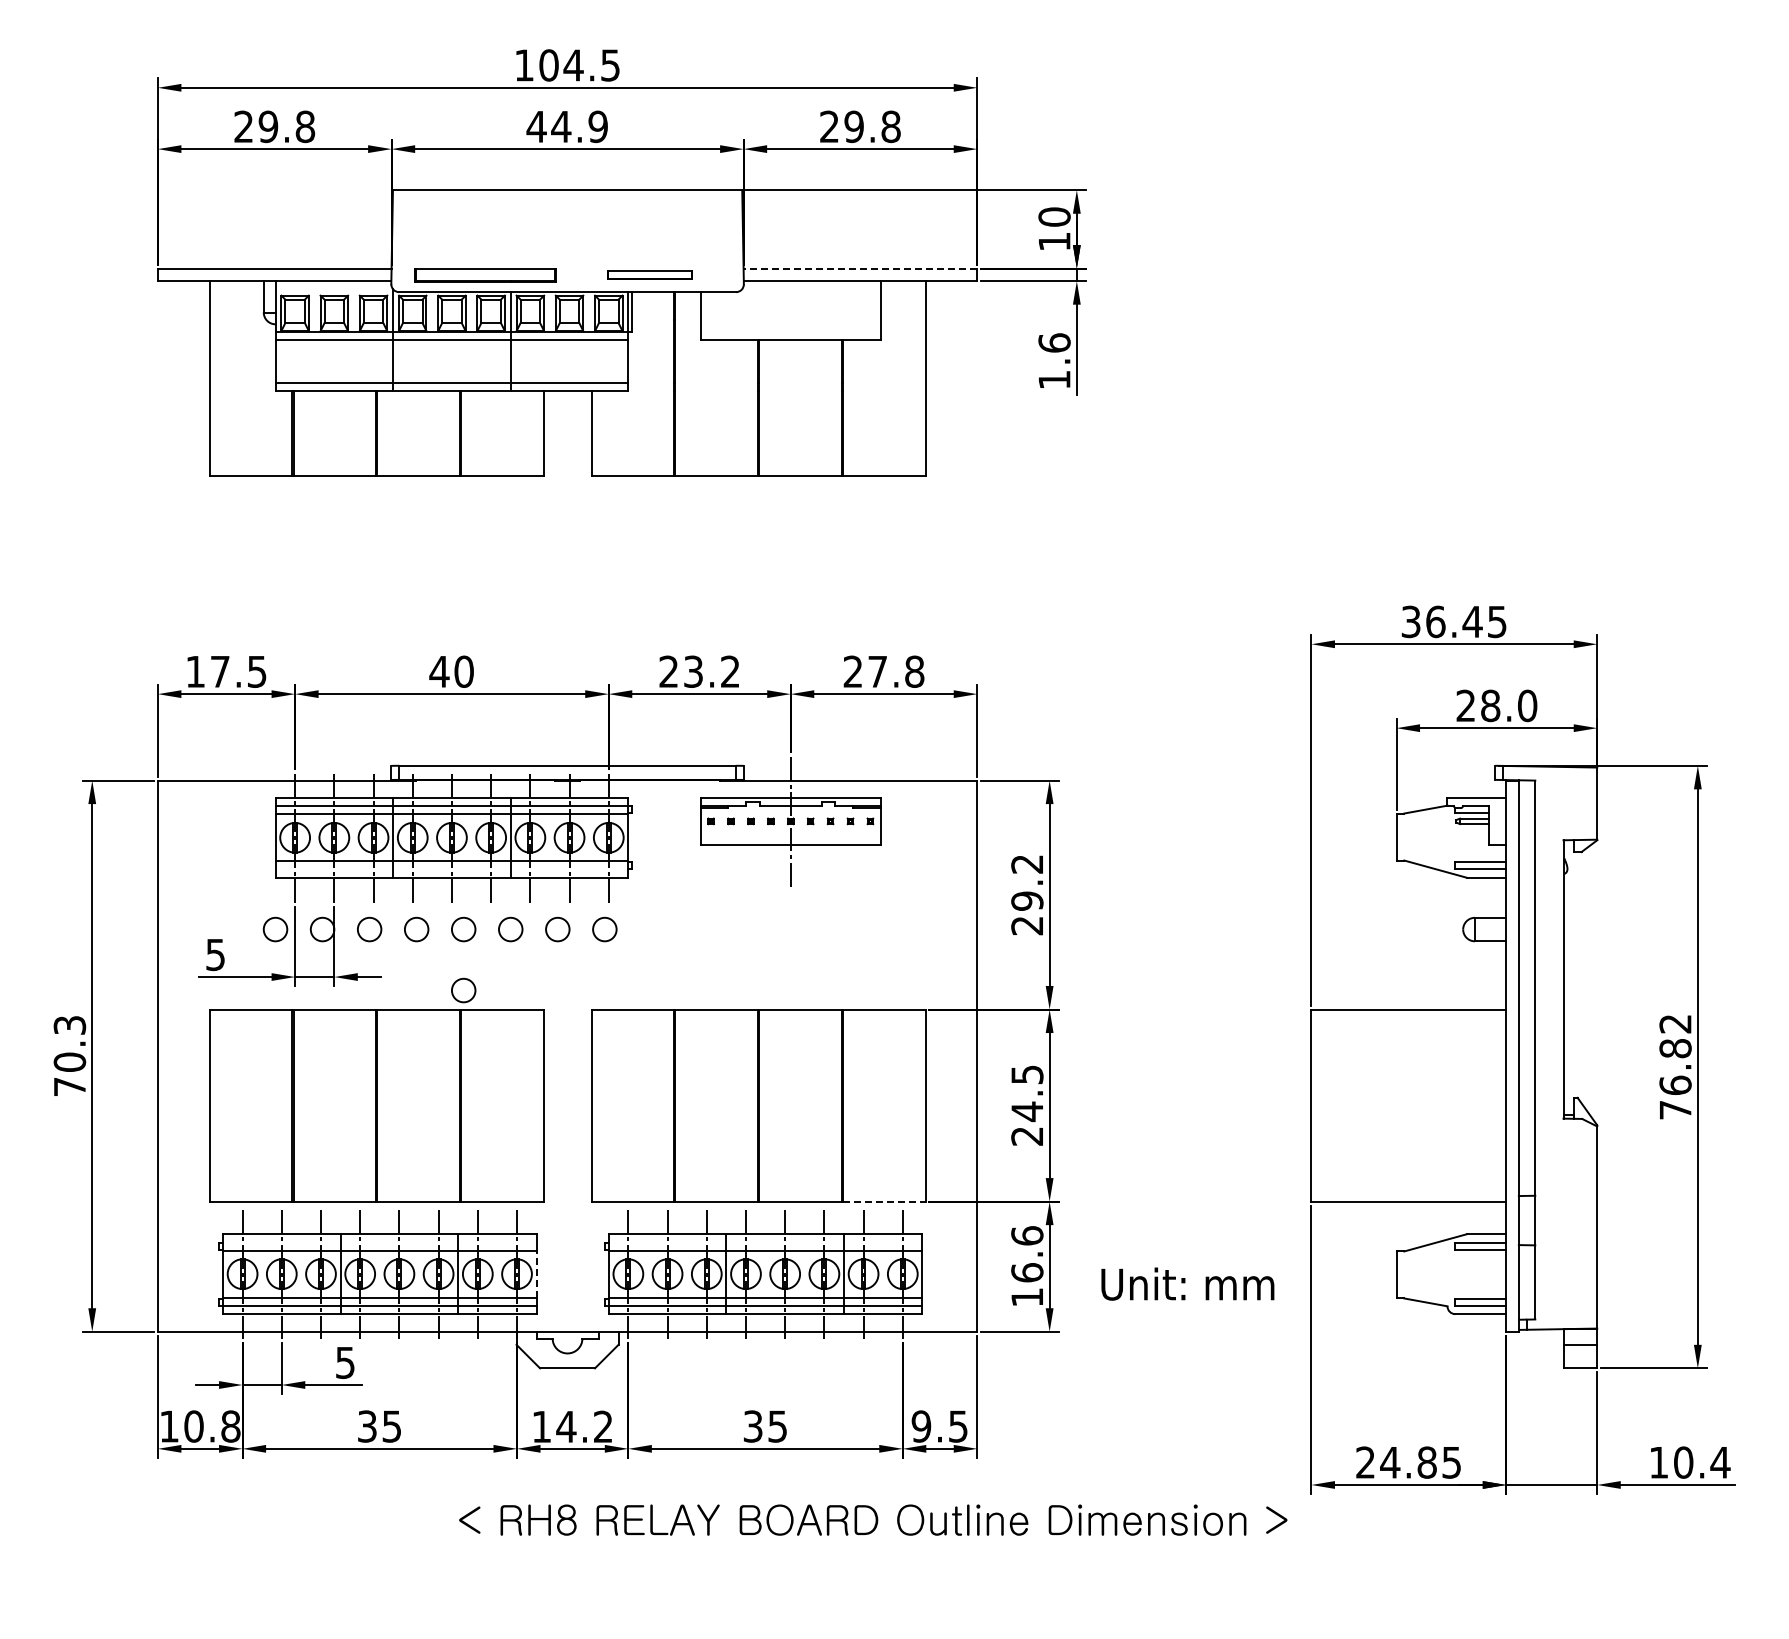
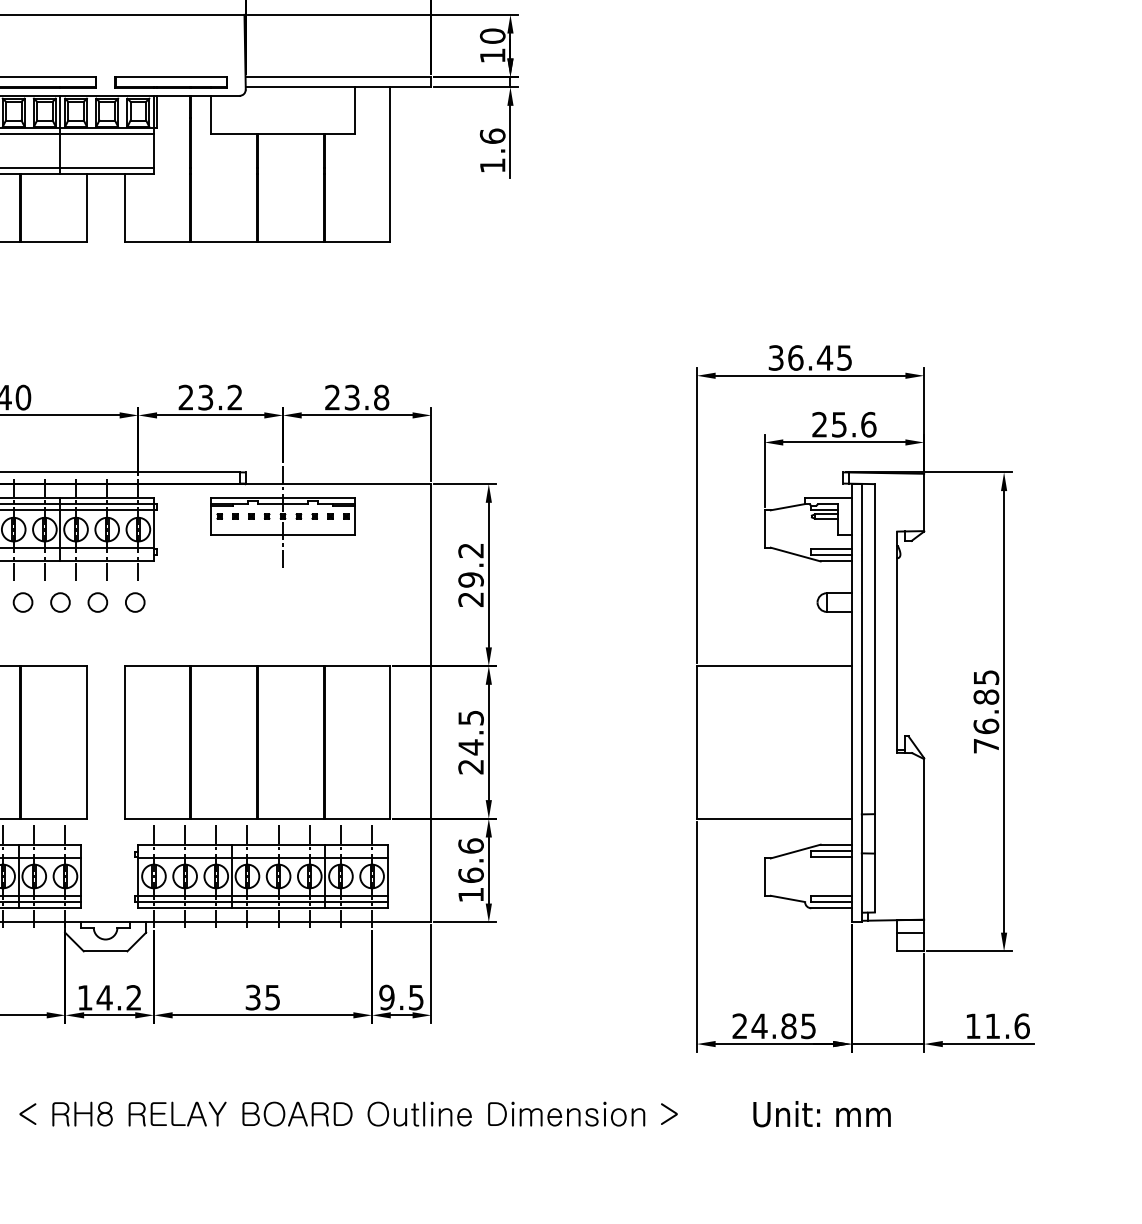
line: (860, 268) -> (338, 77), dashed -> solid
part: (649, 275) -> (170, 82), size x1.67
text: (877, 671) -> (351, 397), 27.8 -> 23.8
text: (1509, 705) -> (854, 424), 28.0 -> 25.6
circle: (463, 990) -> (22, 650), removed
text: (1675, 1024) -> (986, 678), 76.82 -> 76.85
line: (884, 1201) -> (357, 818), dashed -> solid
line: (536, 1274) -> (80, 876), dashed -> solid
text: (1187, 1283) -> (821, 1113), moved
text: (1702, 1462) -> (1007, 1026), 10.4 -> 11.6
text: (873, 1519) -> (348, 1113), moved

